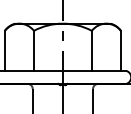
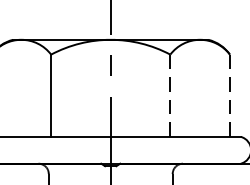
line: (91, 51) -> (169, 97), solid -> dashed
line: (120, 51) -> (229, 97), solid -> dashed

